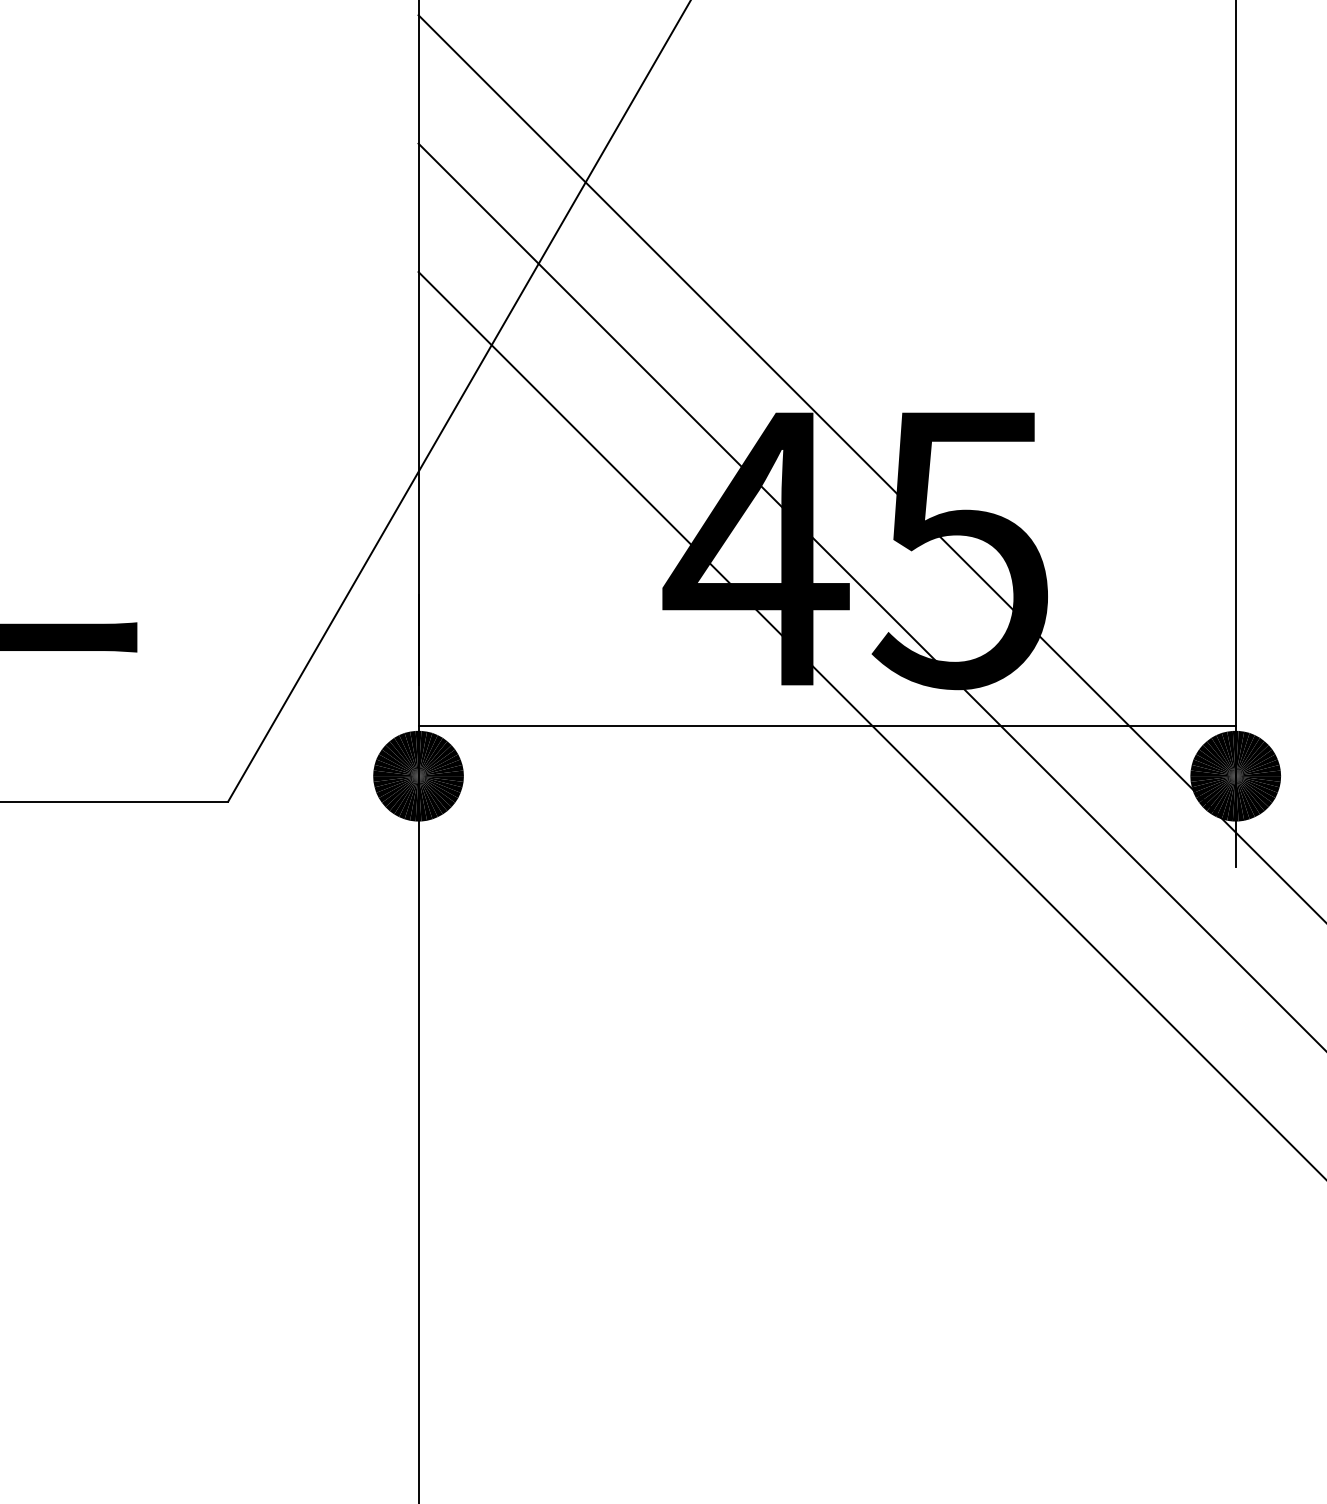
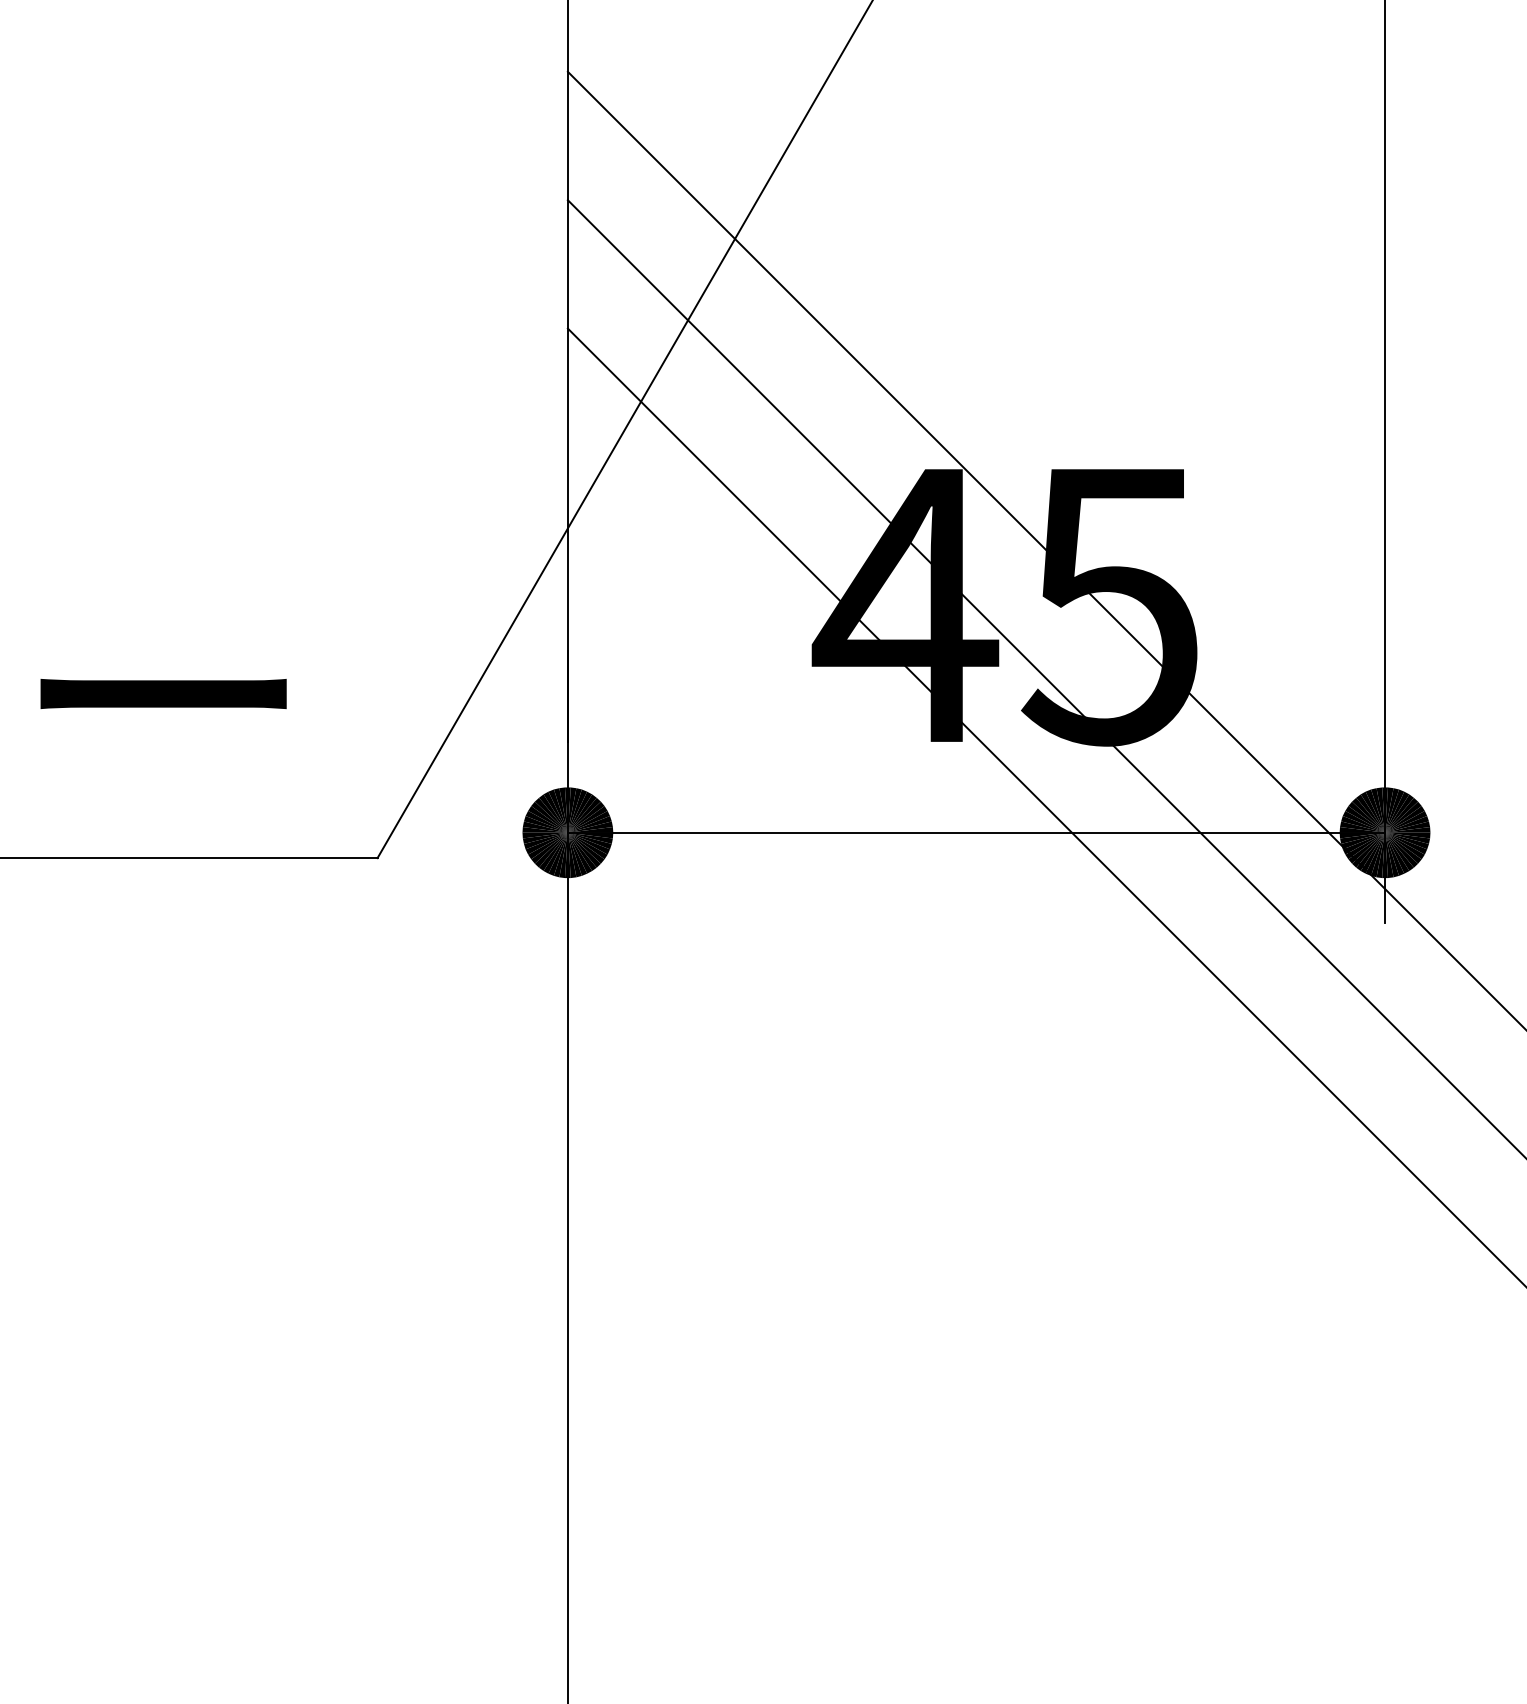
line: (827, 725) -> (976, 832), moved

